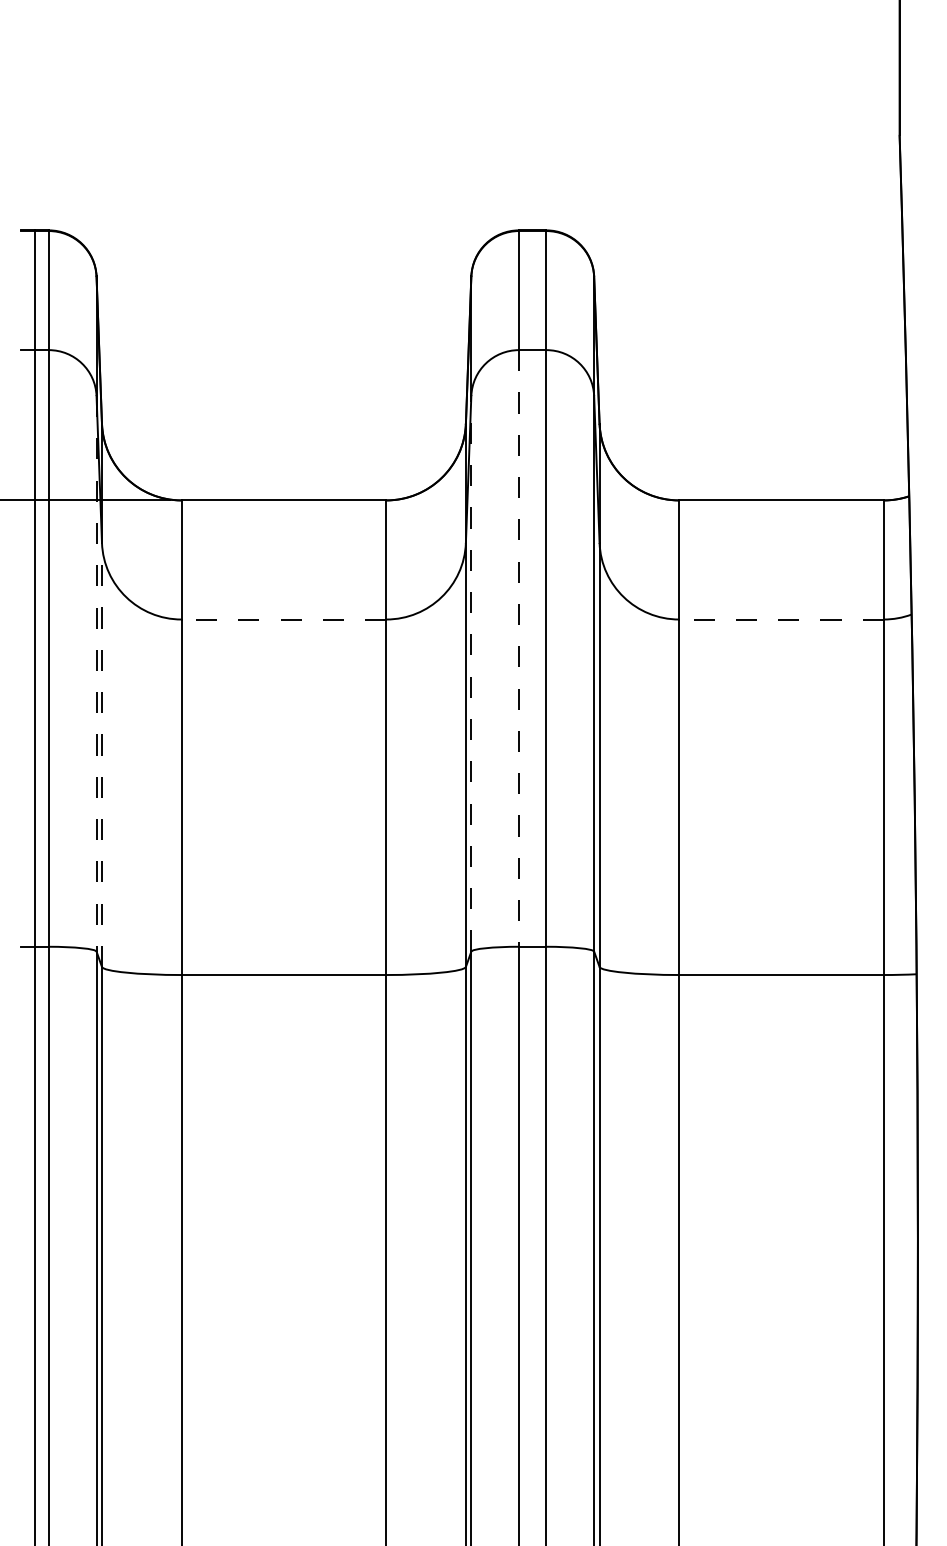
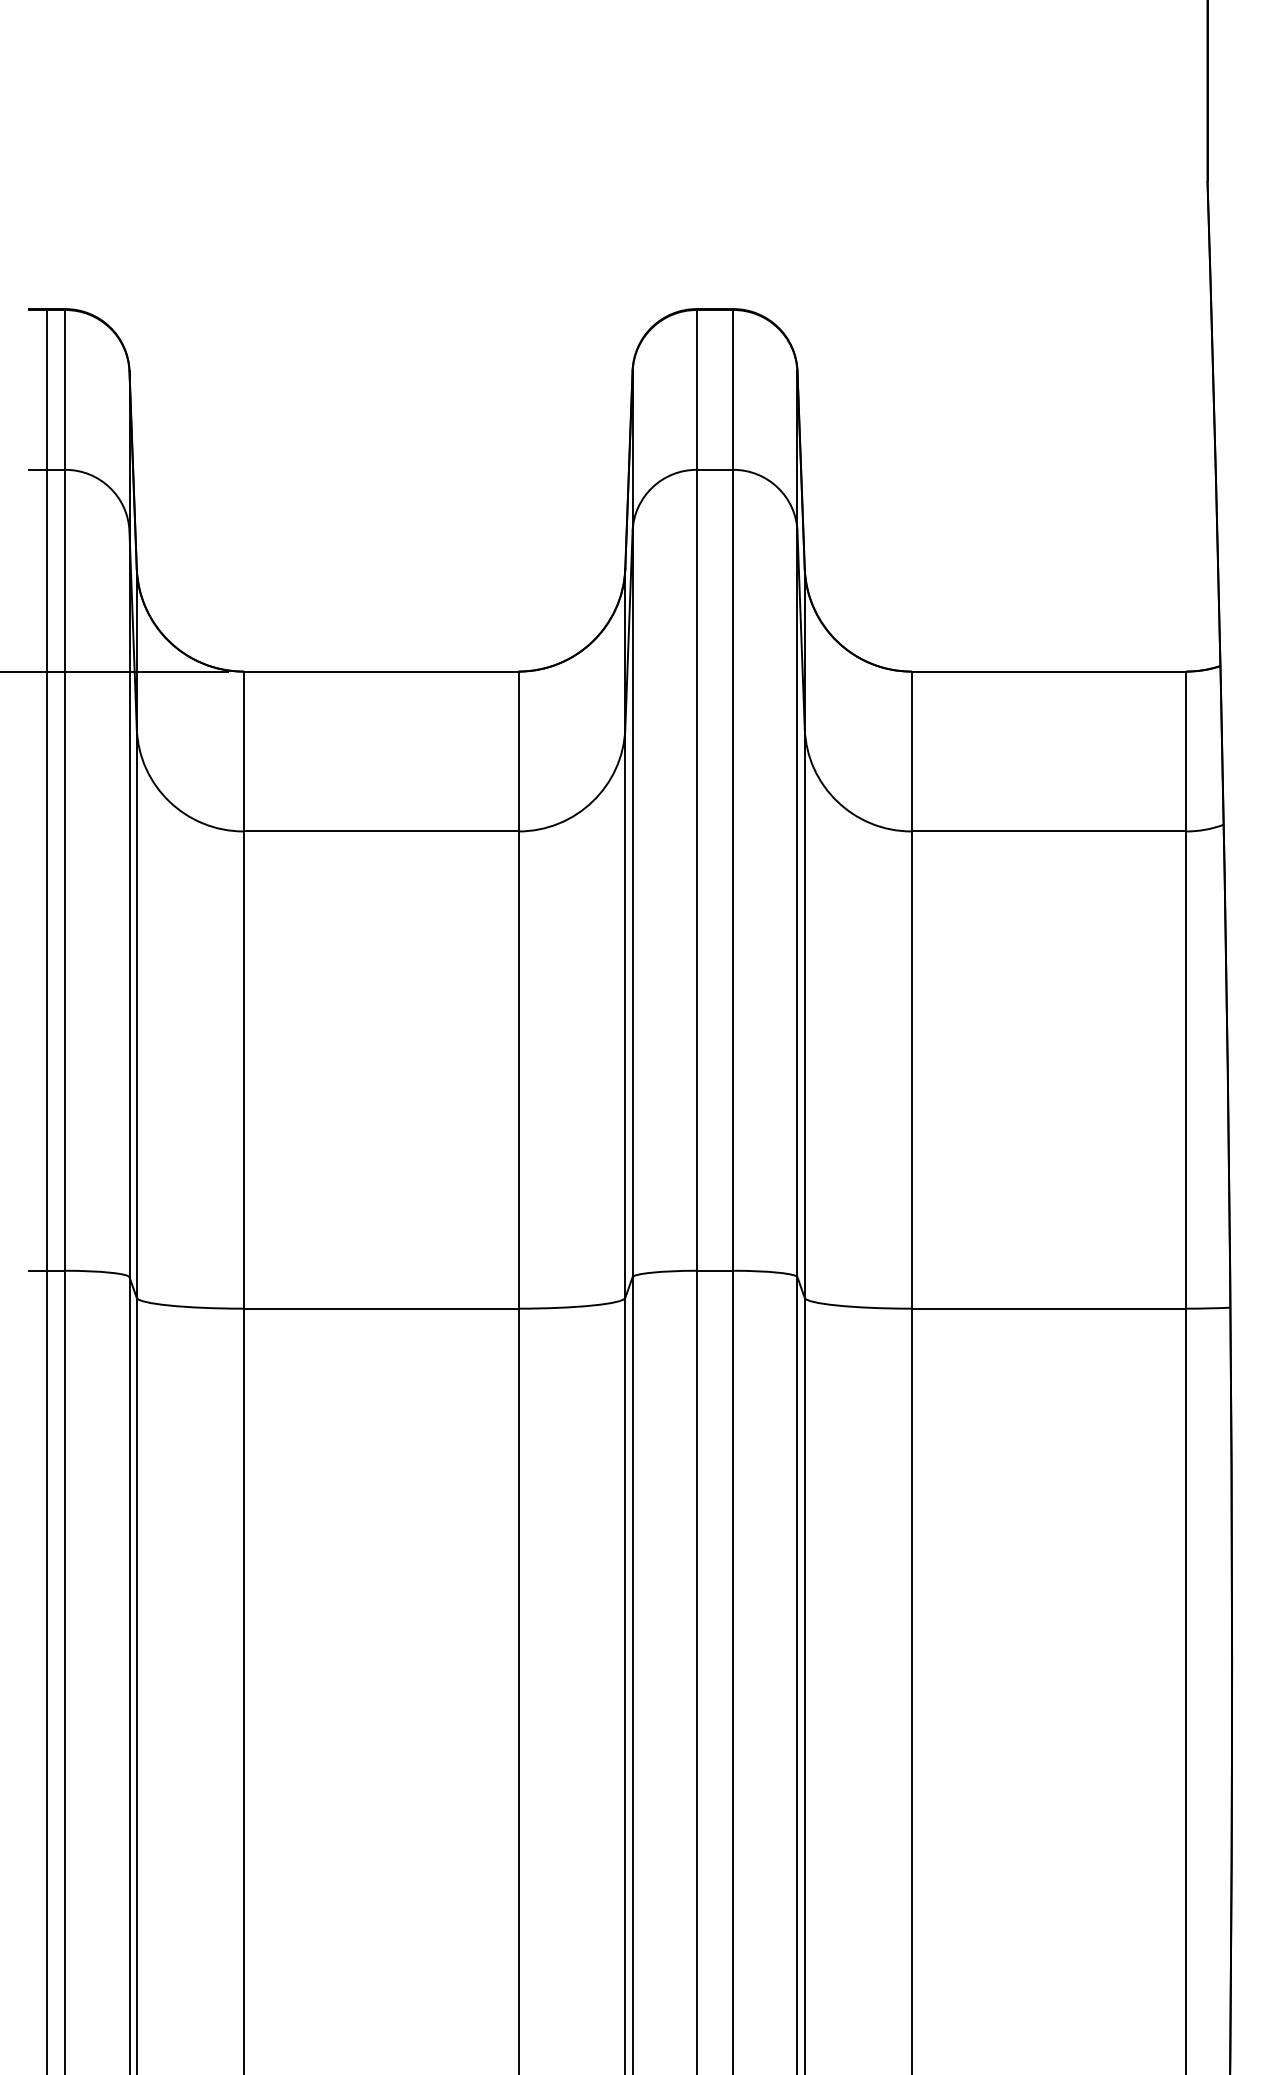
line: (283, 619) -> (380, 831), dashed -> solid
line: (781, 619) -> (1048, 831), dashed -> solid
line: (519, 648) -> (697, 870), dashed -> solid
line: (96, 673) -> (129, 903), dashed -> solid
line: (471, 673) -> (632, 903), dashed -> solid
line: (102, 755) -> (137, 1014), dashed -> solid

